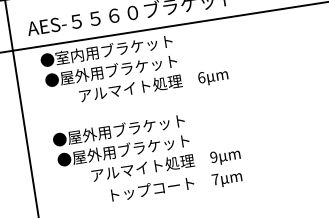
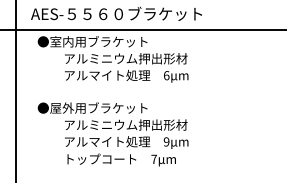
text: (134, 67) -> (113, 58), ●屋外用ブラケット -> アルミニウム押出形材
text: (146, 146) -> (113, 124), ●屋外用ブラケット -> アルミニウム押出形材
text: (176, 185) -> (121, 159), moved

